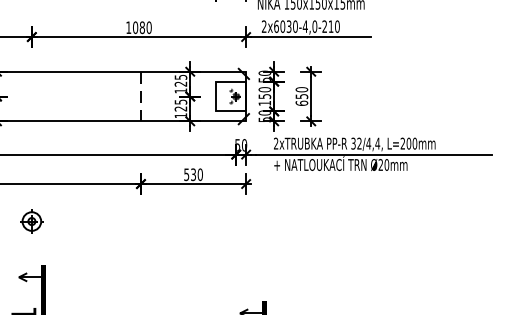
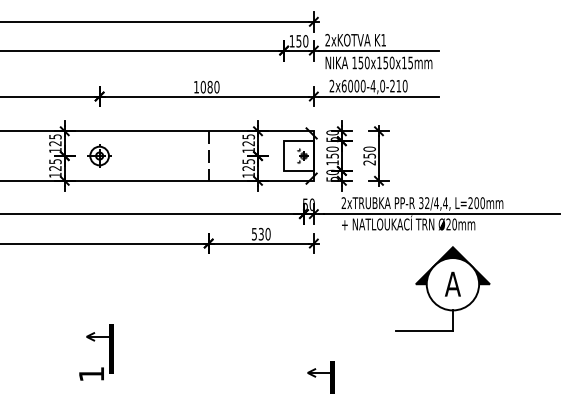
text: (288, 27) -> (356, 86), 2x6030-4,0-210 -> 2x6000-4,0-210
text: (301, 103) -> (369, 162), 650 -> 250
part: (31, 221) -> (99, 155), moved
part: (374, 229) -> (442, 288), added

